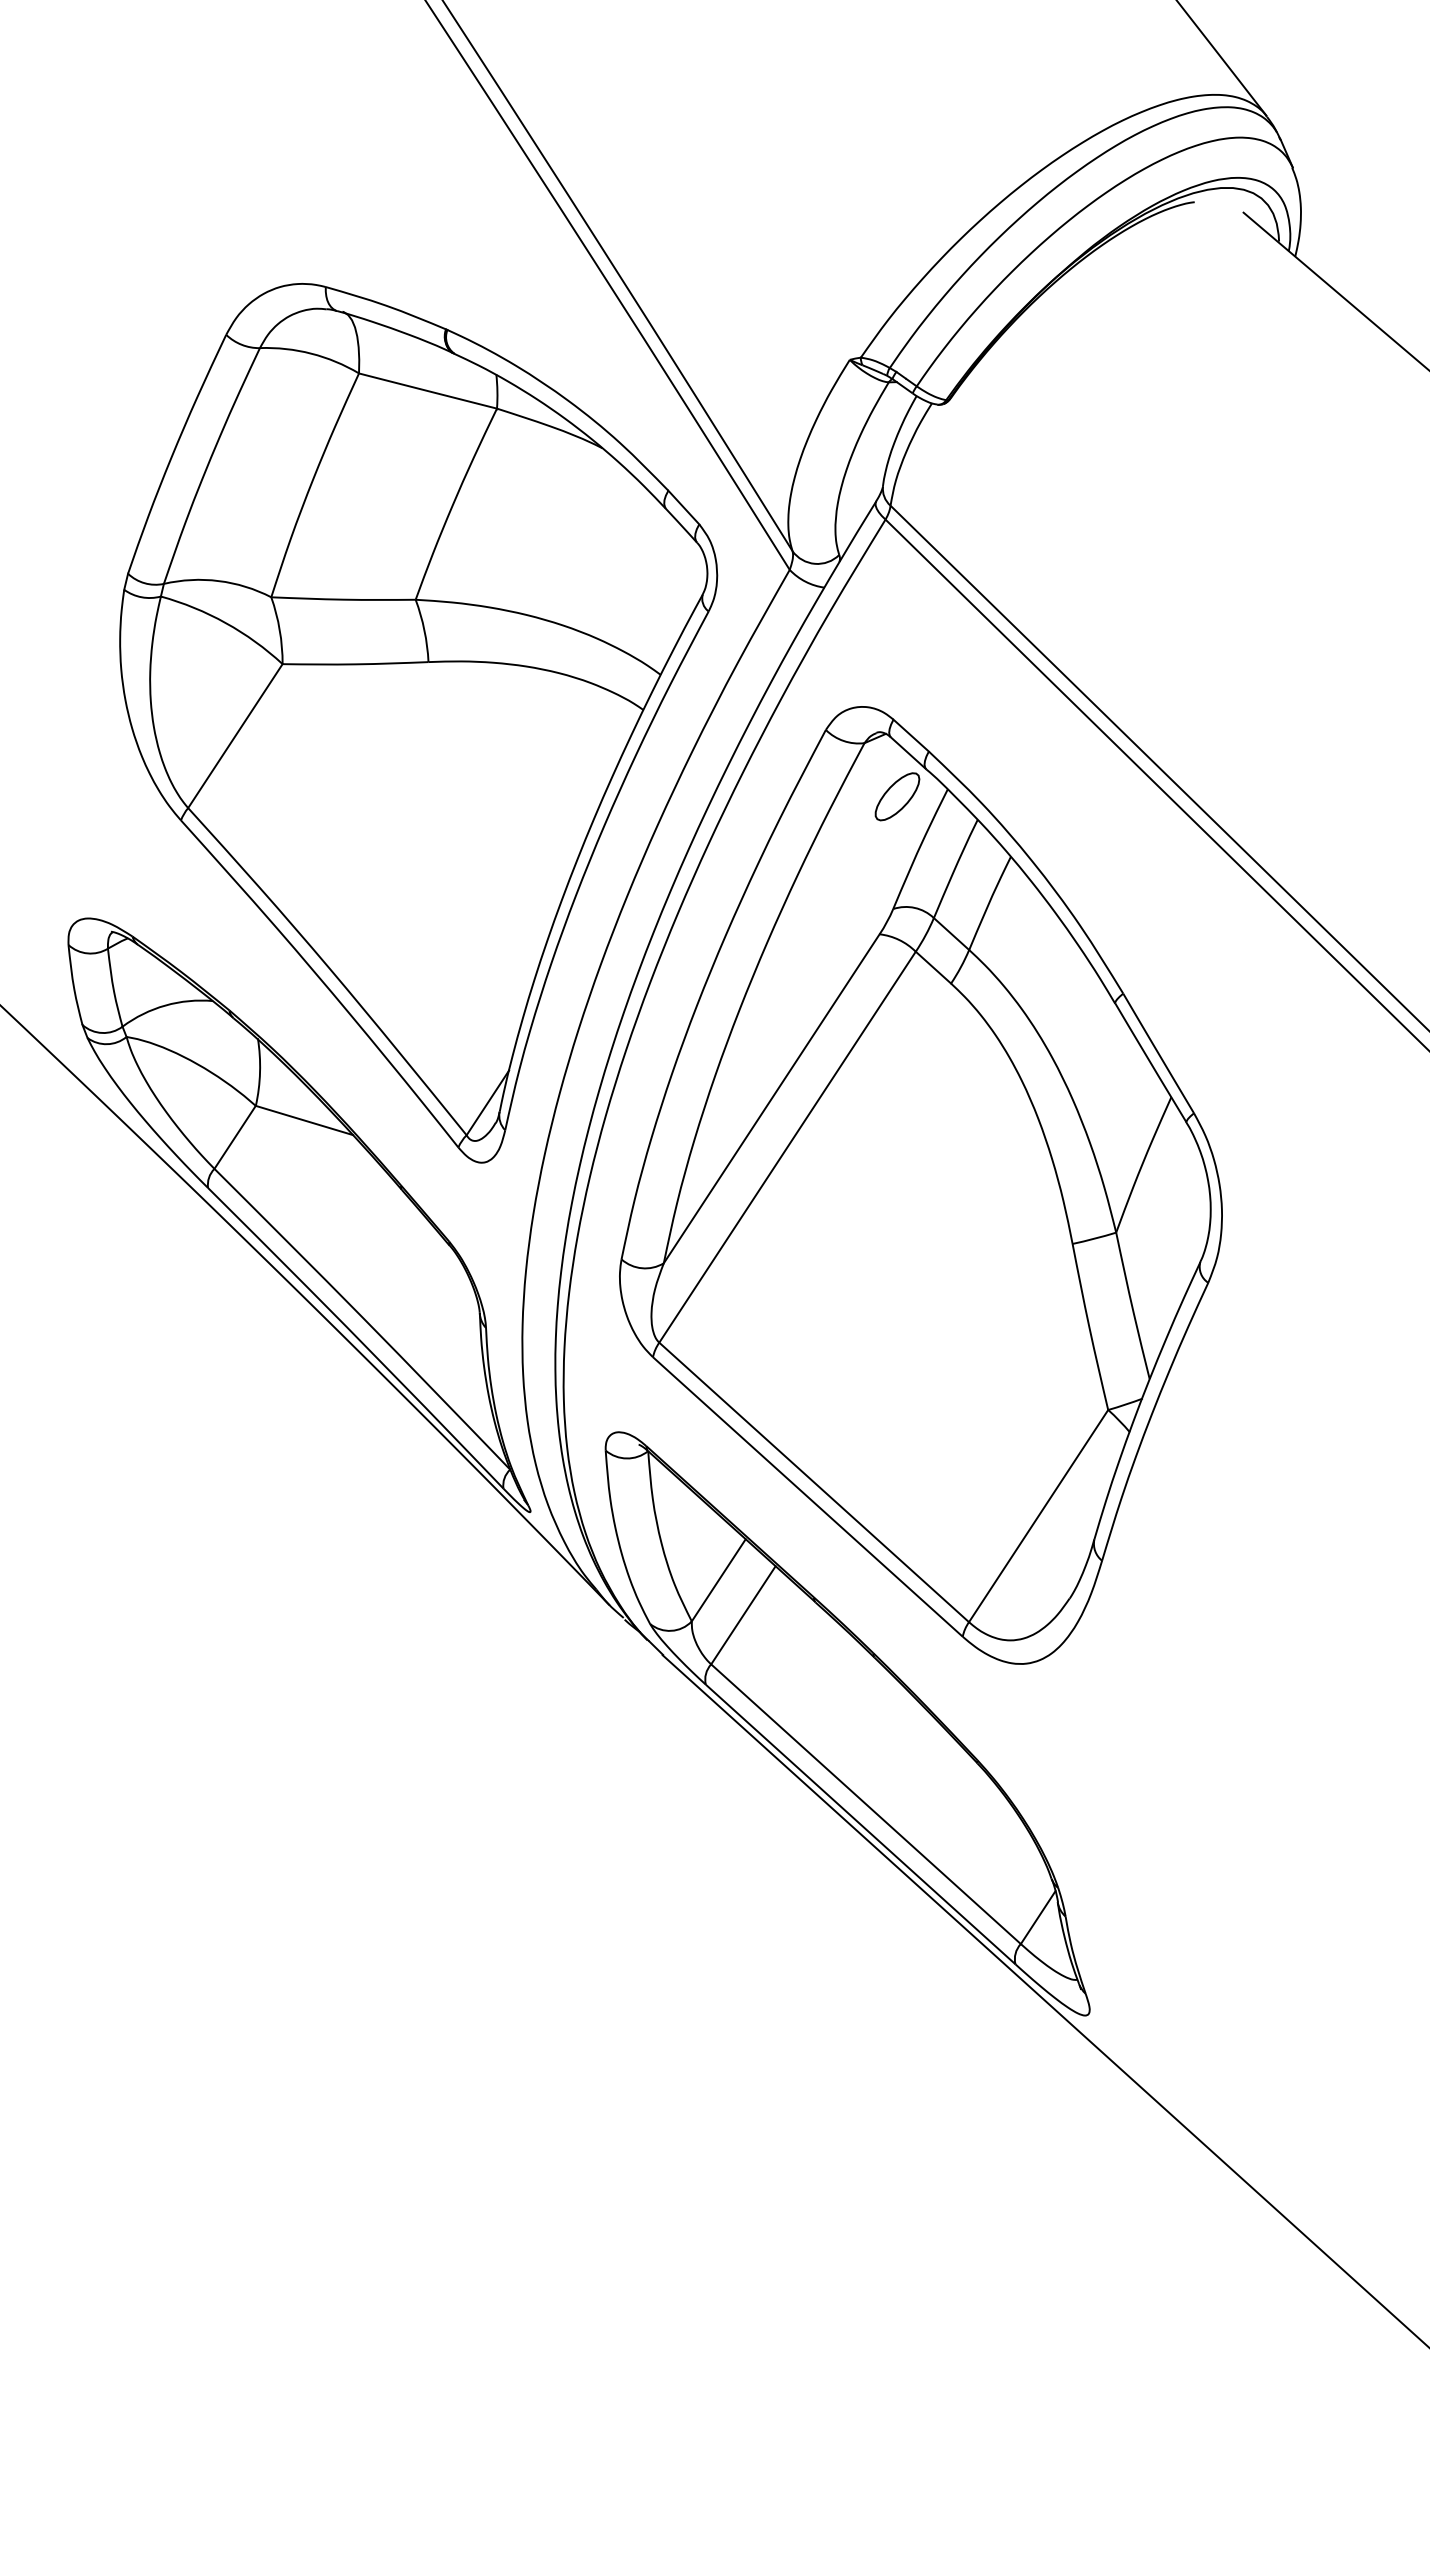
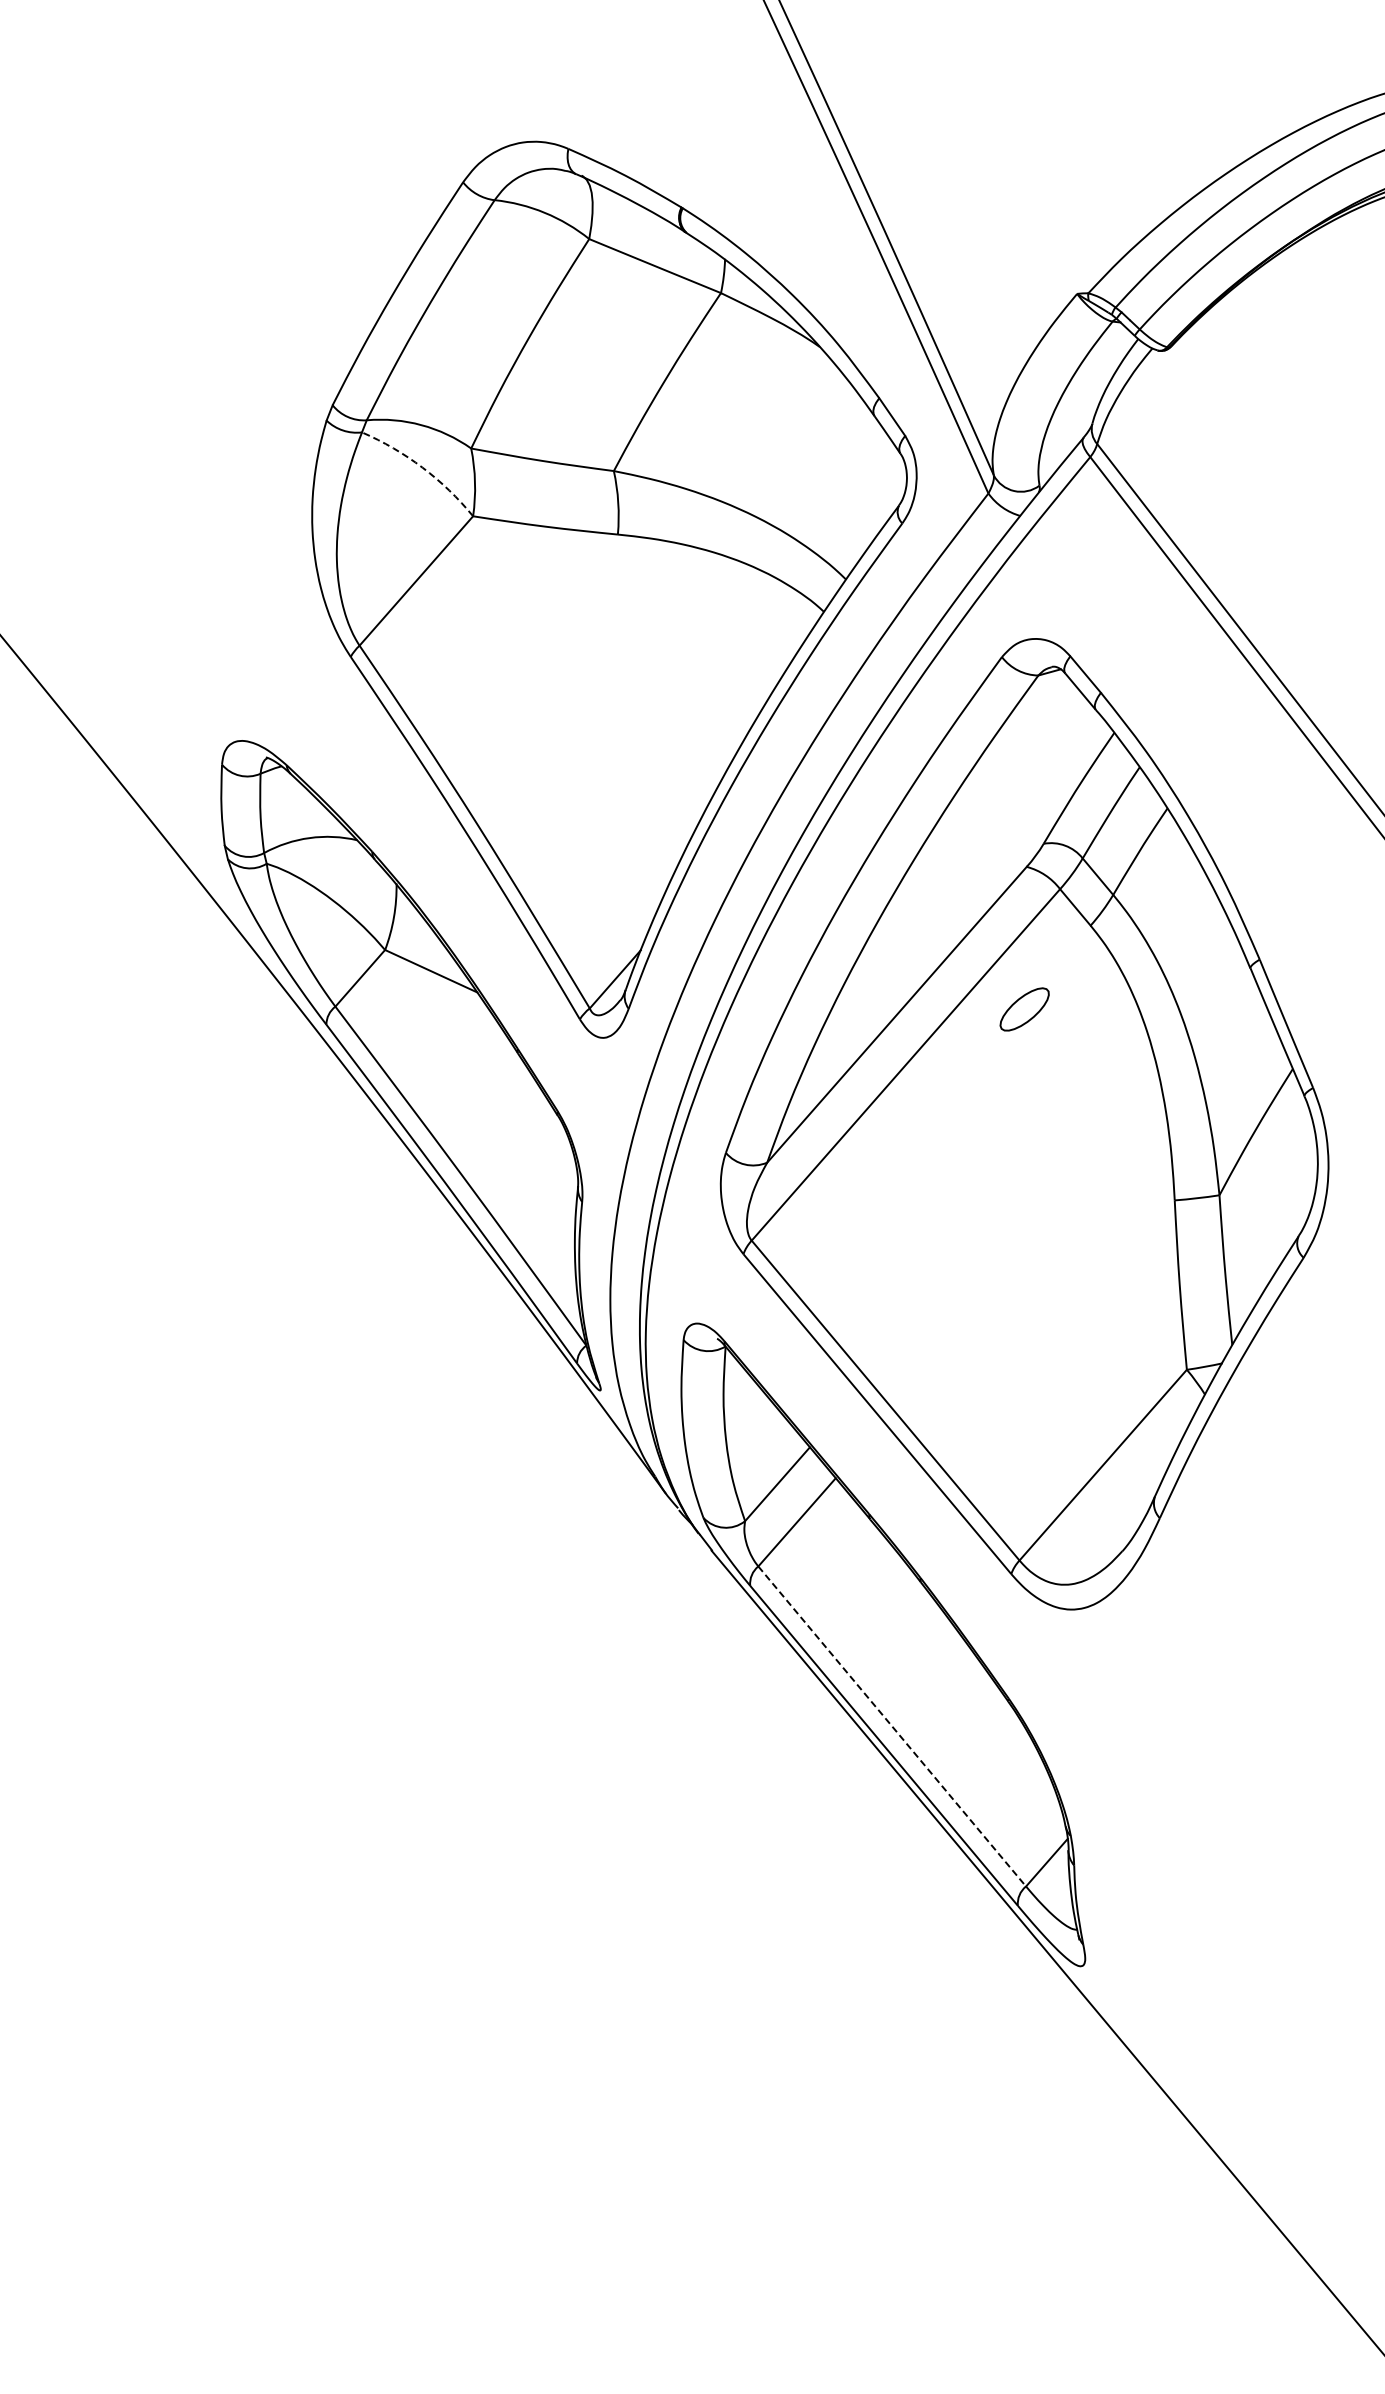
arc: (225, 623) -> (422, 468), solid -> dashed
part: (897, 796) -> (1024, 1009), moved
line: (866, 1804) -> (892, 1726), solid -> dashed

